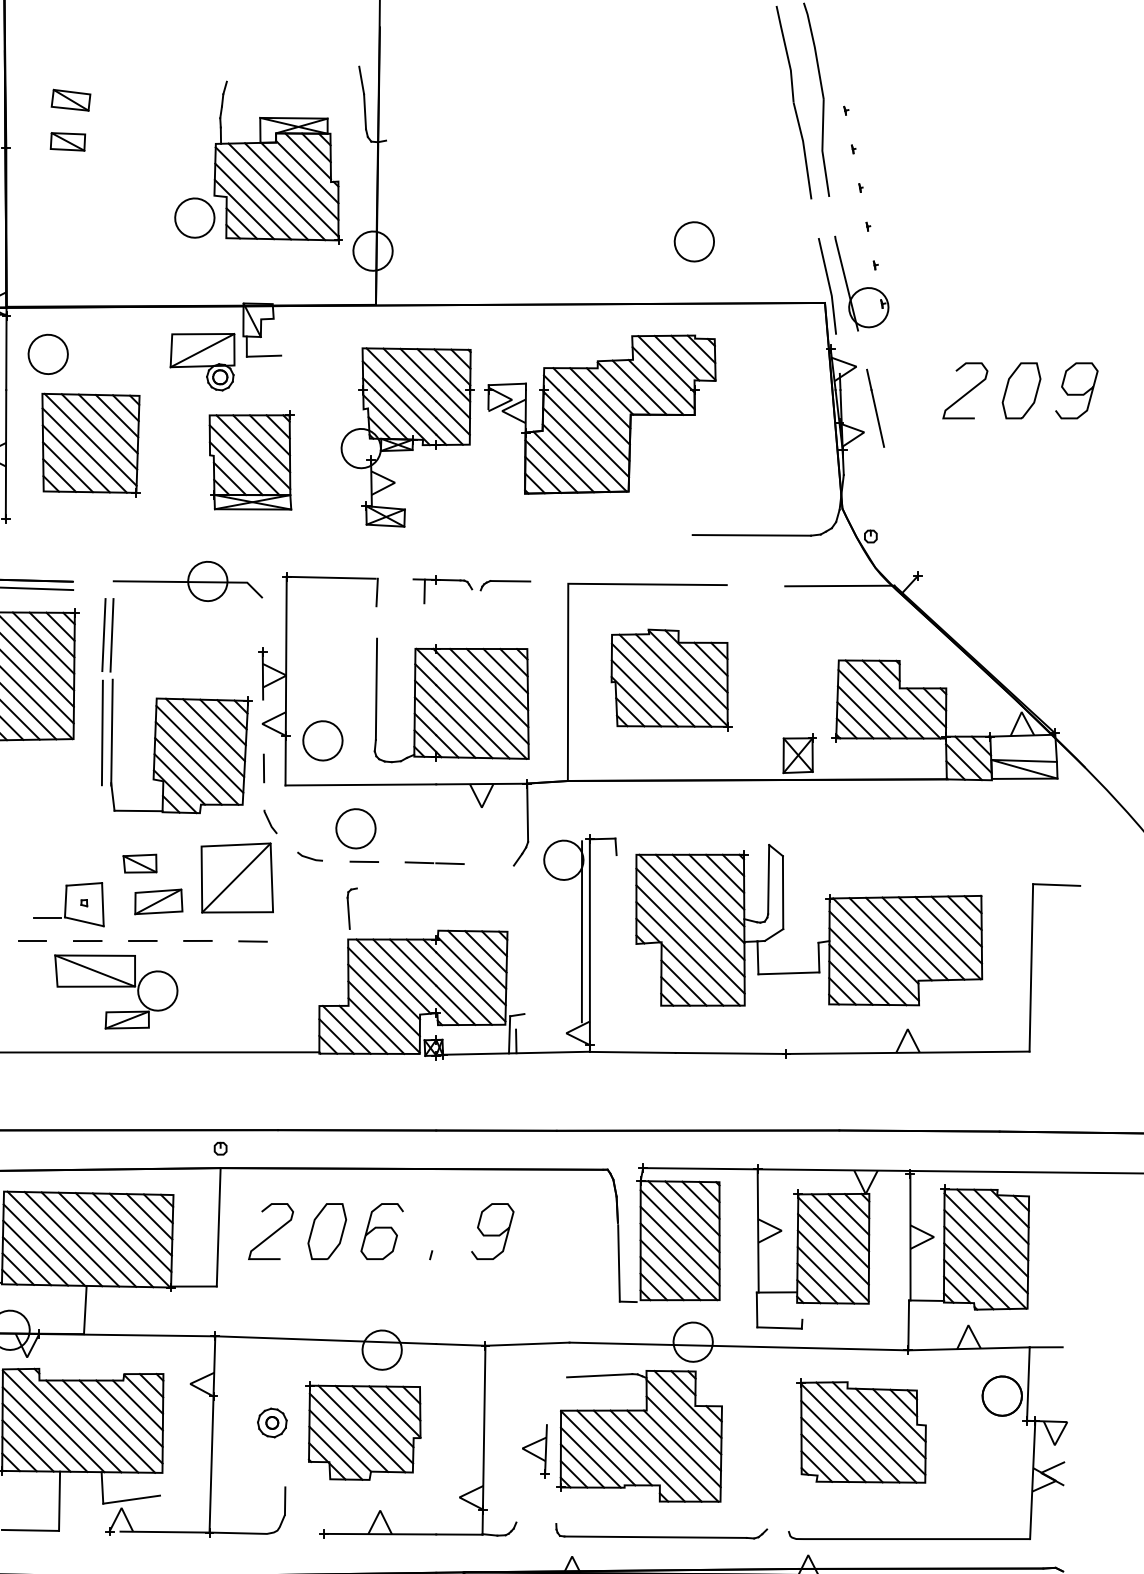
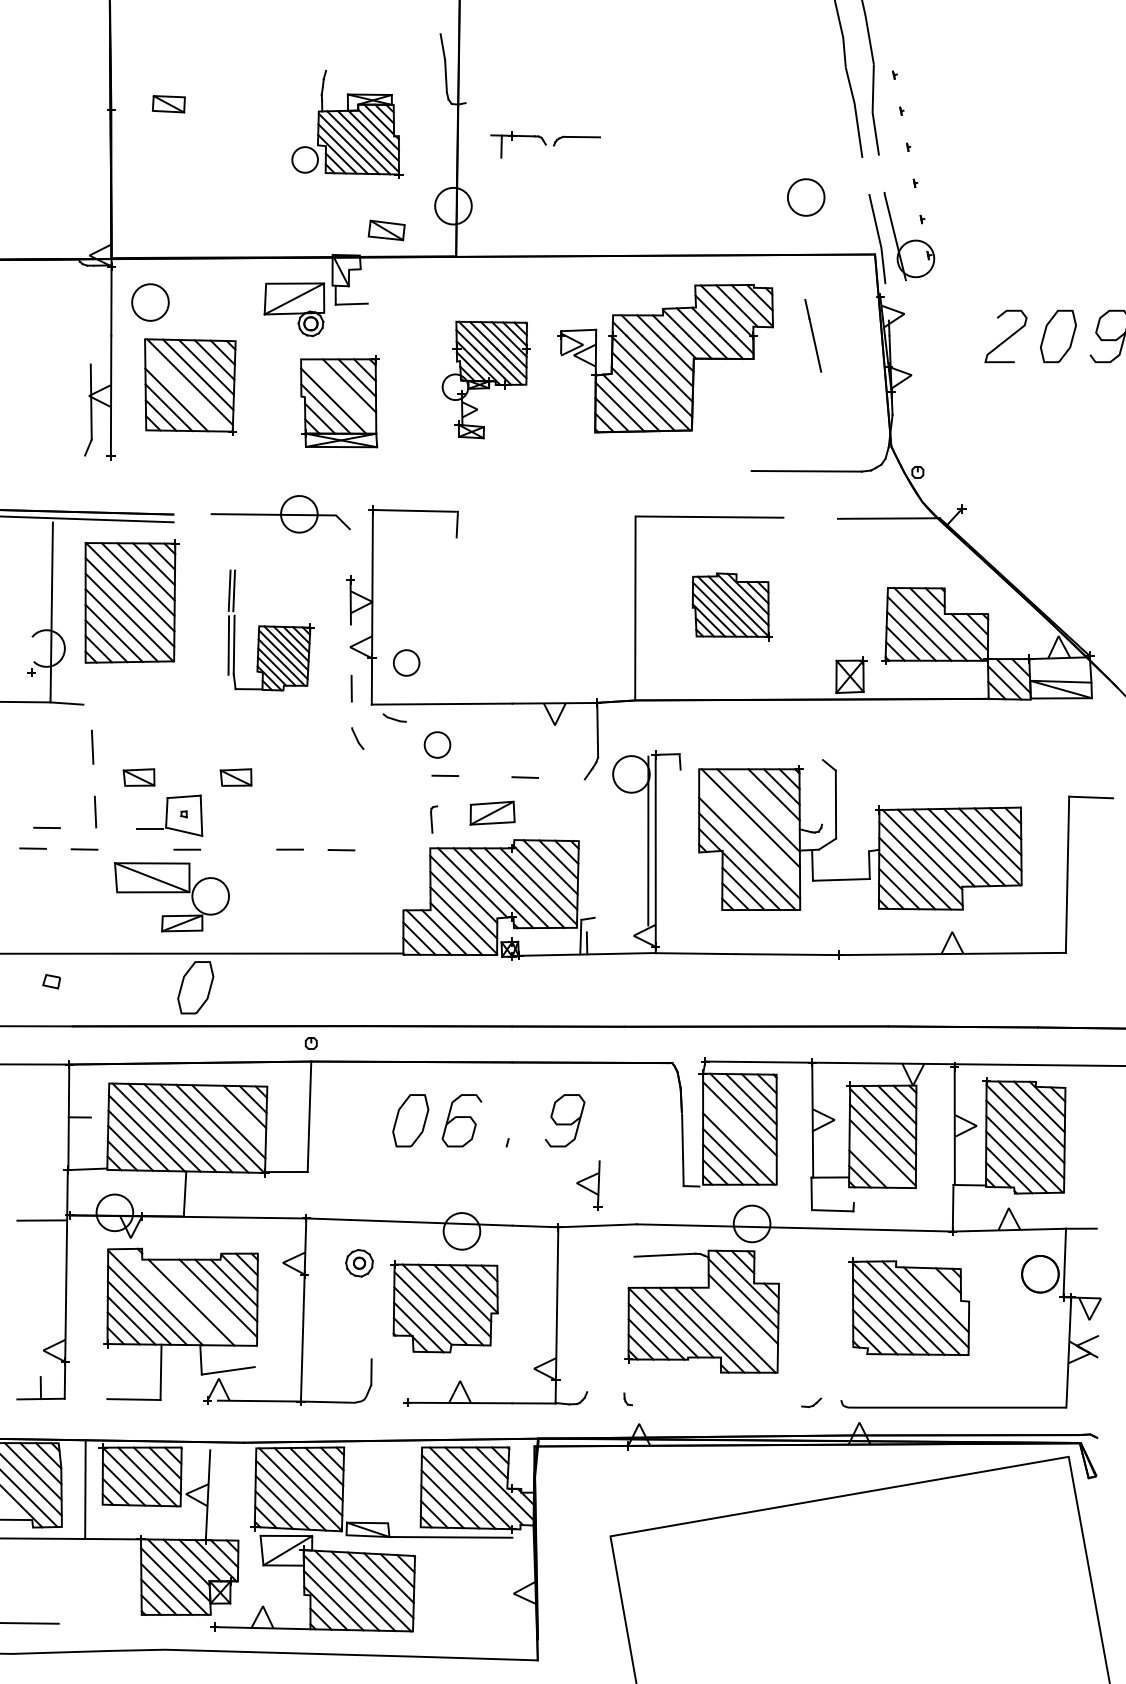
part: (70, 100) -> (386, 230), moved
part: (258, 162) -> (346, 123), size x0.7
part: (694, 241) -> (806, 197), moved
line: (875, 408) -> (813, 335), moved
part: (407, 436) -> (485, 379), size x0.7
line: (84, 449) -> (184, 391), removed
line: (253, 451) -> (341, 393), removed
part: (471, 589) -> (545, 144), moved
part: (671, 680) -> (731, 606), size x0.7
part: (451, 699) -> (526, 624), removed
part: (176, 706) -> (270, 630), size x0.6
part: (322, 740) -> (406, 662), size x0.7
part: (355, 828) -> (437, 744), size x0.7
line: (309, 857) -> (394, 718), moved
line: (419, 862) -> (496, 776), removed
part: (35, 863) -> (138, 777), added
part: (236, 877) -> (326, 790), removed
line: (768, 879) -> (822, 792), removed
line: (707, 890) -> (765, 802), removed
part: (158, 901) -> (492, 812), moved
part: (351, 908) -> (433, 819), size x0.7
line: (690, 922) -> (749, 832), removed
line: (32, 940) -> (135, 849), removed
line: (142, 940) -> (238, 849), removed
part: (115, 992) -> (171, 897), moved
part: (96, 1088) -> (195, 987), added
line: (140, 1224) -> (236, 1114), removed
curve: (272, 1233) -> (359, 1122), removed
line: (679, 1246) -> (739, 1134), removed
line: (825, 1275) -> (875, 1161), removed
line: (898, 1414) -> (943, 1291), removed
line: (69, 1421) -> (170, 1297), removed
part: (272, 1423) -> (359, 1263), moved
line: (109, 1426) -> (207, 1302), removed
line: (681, 1448) -> (741, 1323), removed
part: (536, 1451) -> (589, 1185), moved
line: (656, 1536) -> (717, 1405), removed

